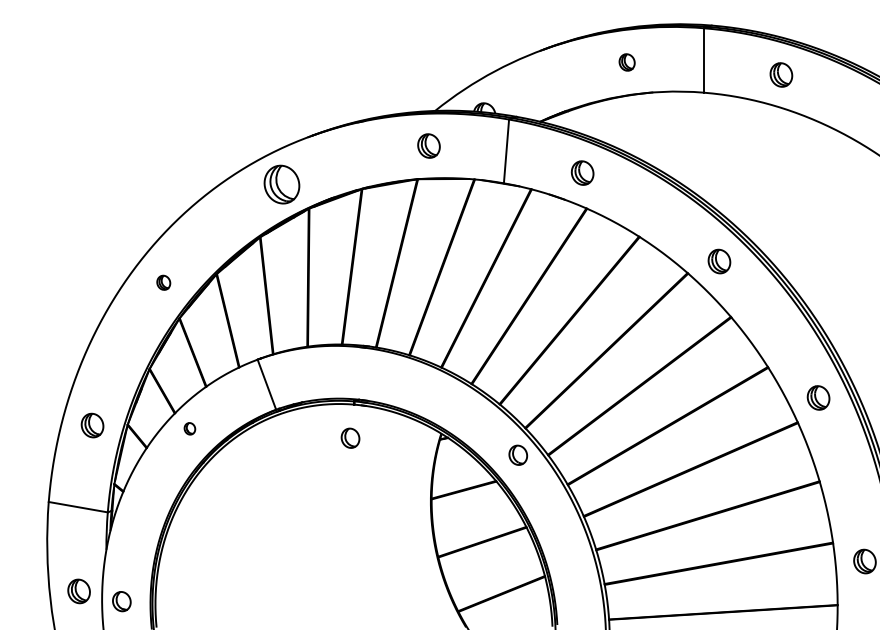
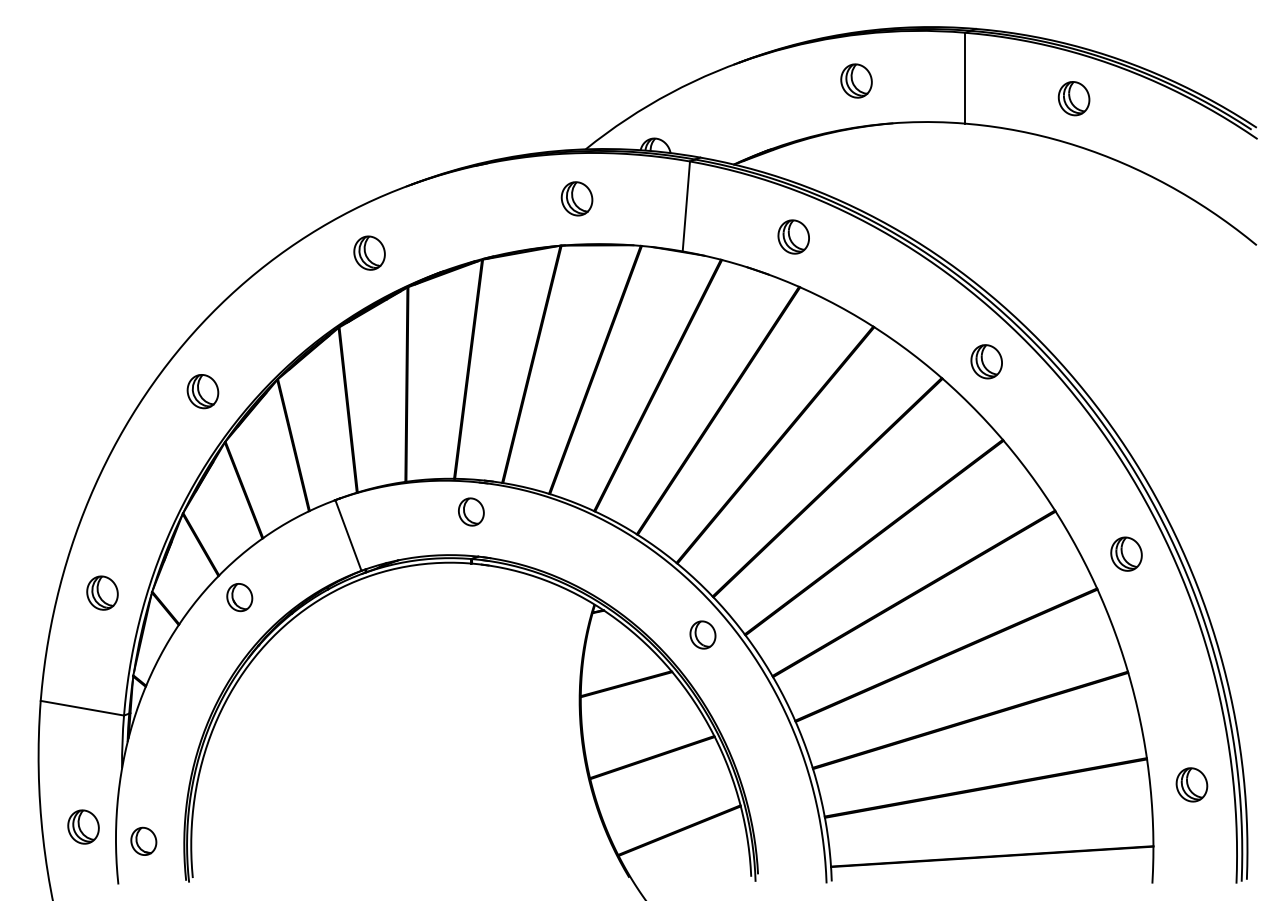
part: (627, 62) -> (856, 80), size x1.43
part: (281, 184) -> (369, 252), size x0.62
part: (163, 282) -> (202, 391), size x1.67
part: (189, 428) -> (239, 597), size x1.67
part: (350, 437) -> (471, 511), moved

